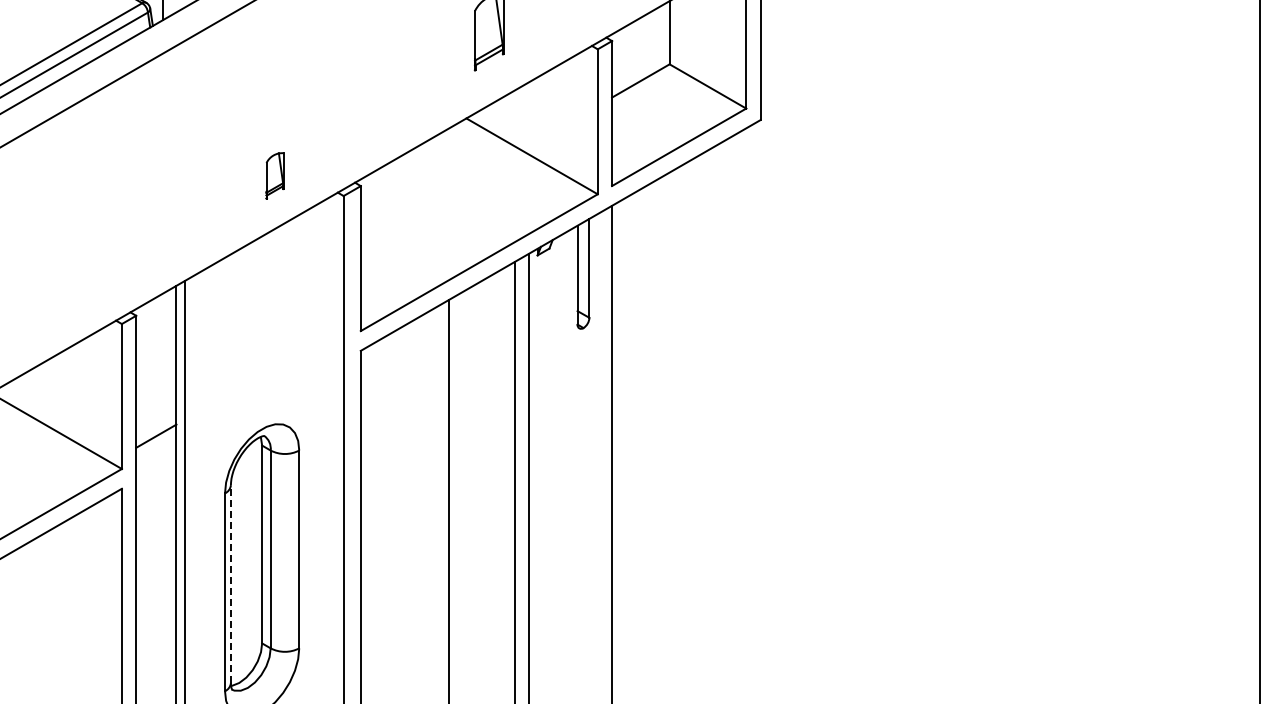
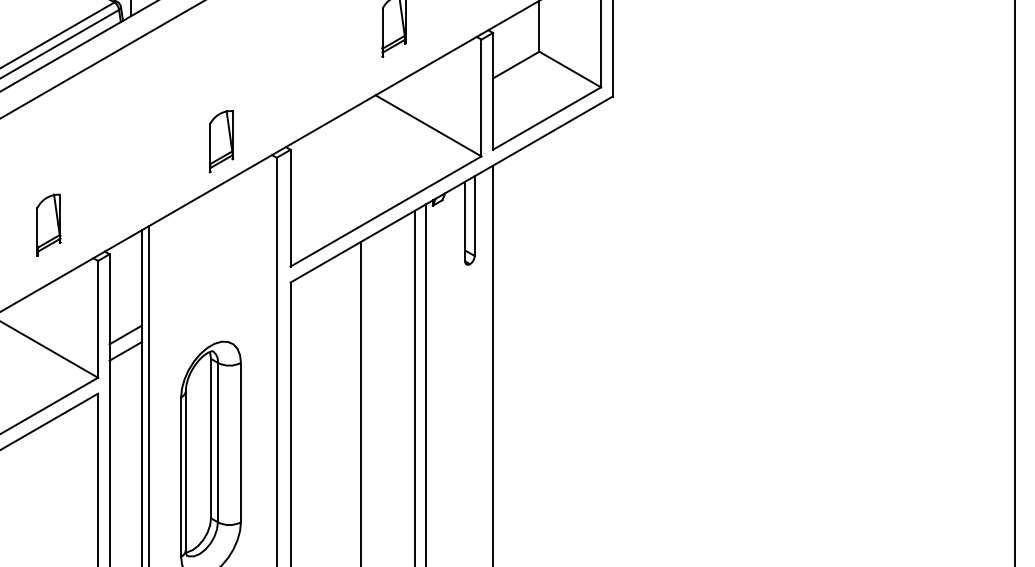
part: (274, 175) -> (221, 141), size x1.67
part: (60, 279) -> (48, 225), added
line: (156, 415) -> (125, 334), added
line: (230, 584) -> (185, 470), dashed -> solid

